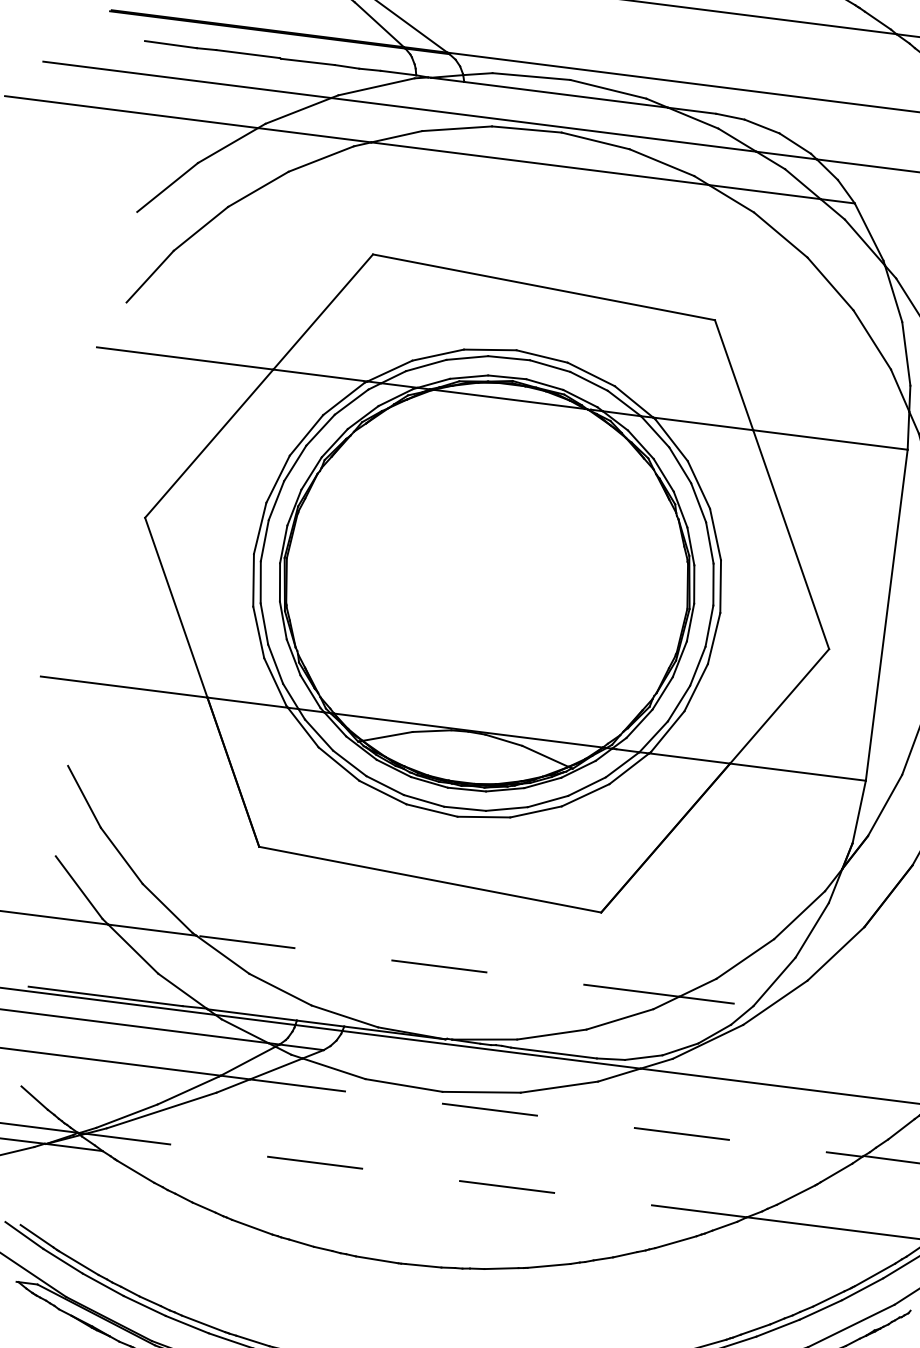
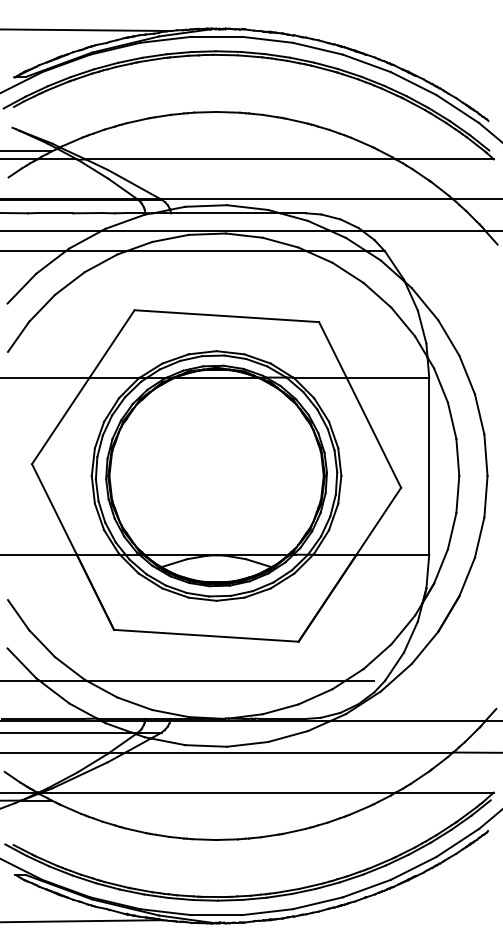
line: (436, 965) -> (215, 680), dashed -> solid
line: (555, 1118) -> (288, 753), dashed -> solid
line: (415, 1175) -> (218, 792), dashed -> solid

